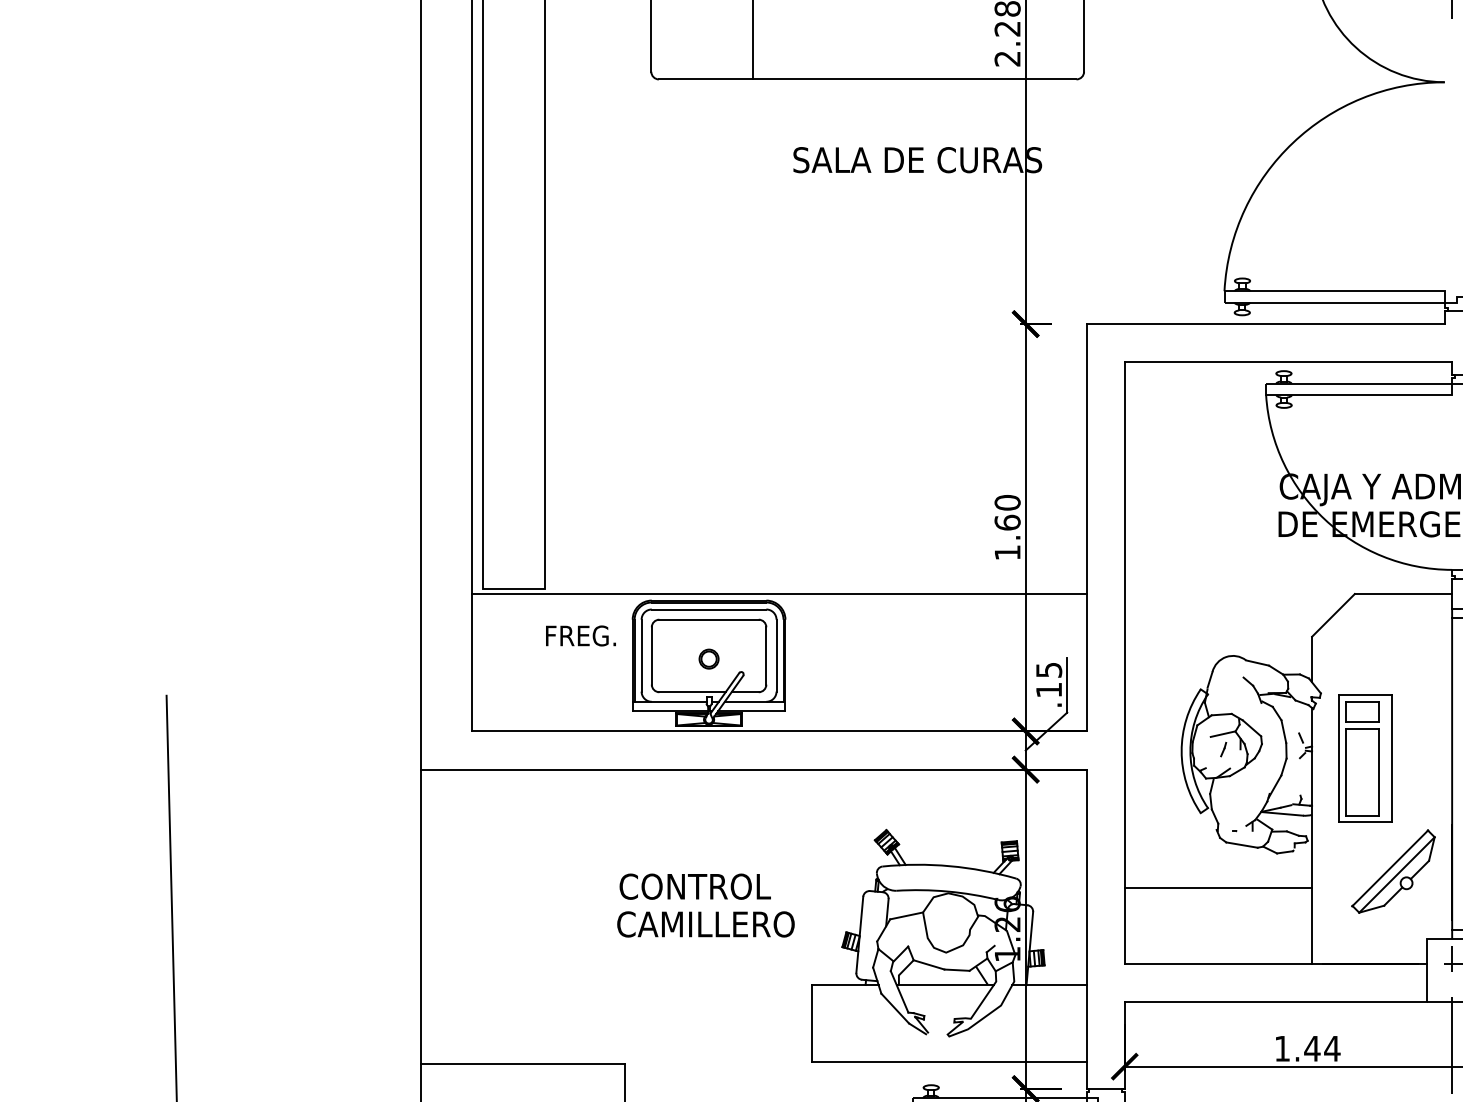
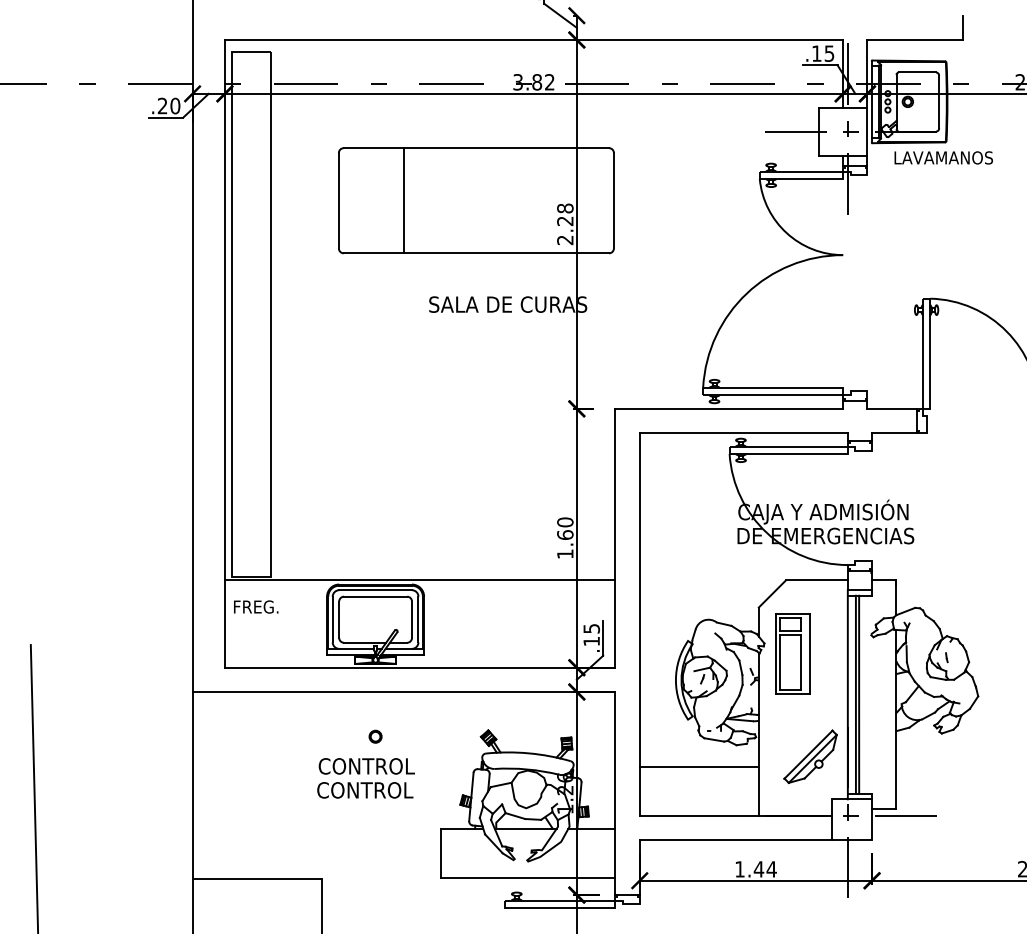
text: (581, 635) -> (256, 606), moved
circle: (708, 658) -> (375, 736), moved
part: (1365, 757) -> (792, 653), moved
text: (715, 924) -> (379, 790), CAMILLERO -> CONTROL

